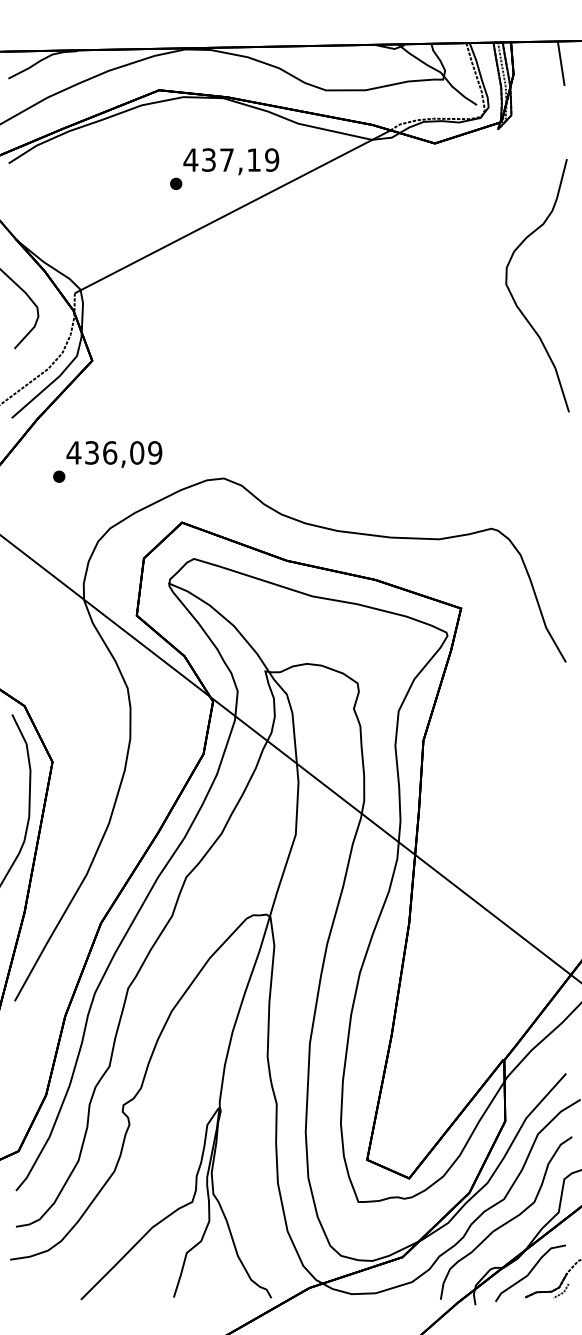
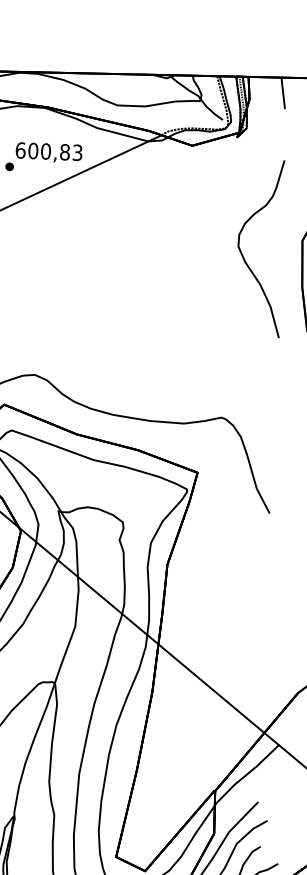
text: (231, 159) -> (49, 151), 437,19 -> 600,83

